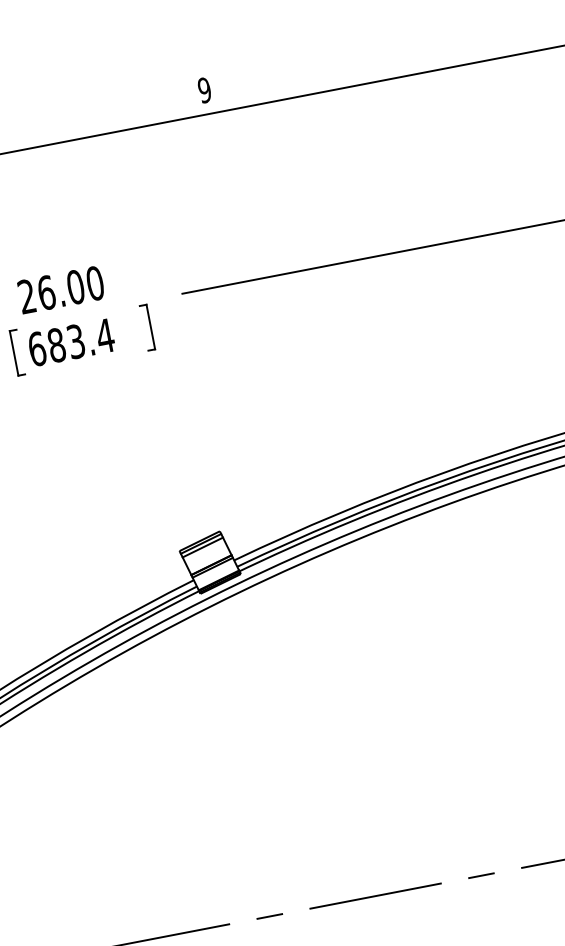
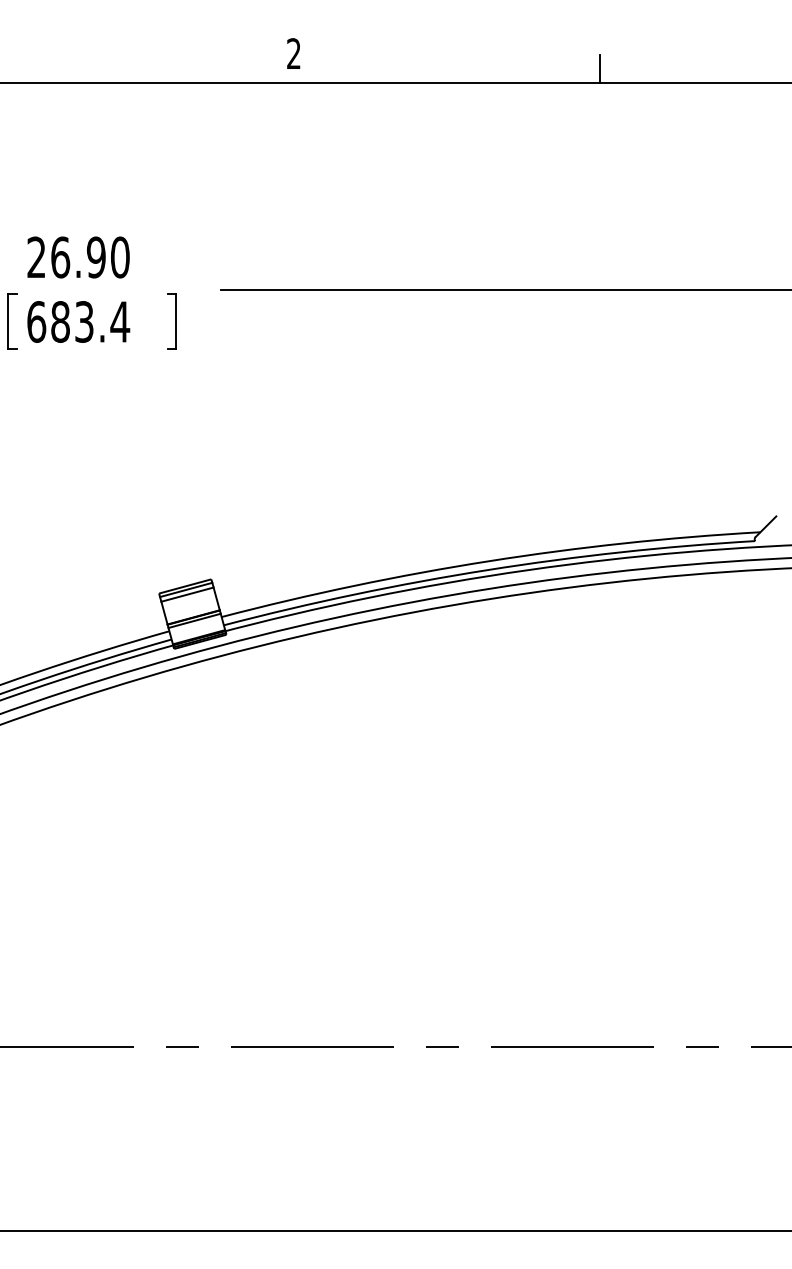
line: (455, 54) -> (599, 68), added
text: (204, 90) -> (293, 53), 9 -> 2
text: (75, 287) -> (95, 257), 26.00 -> 26.90

